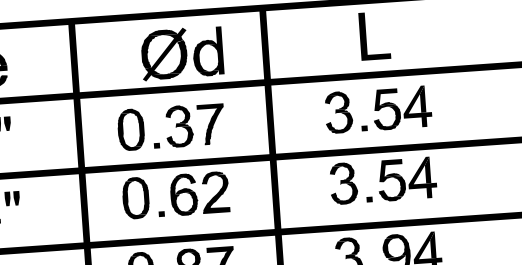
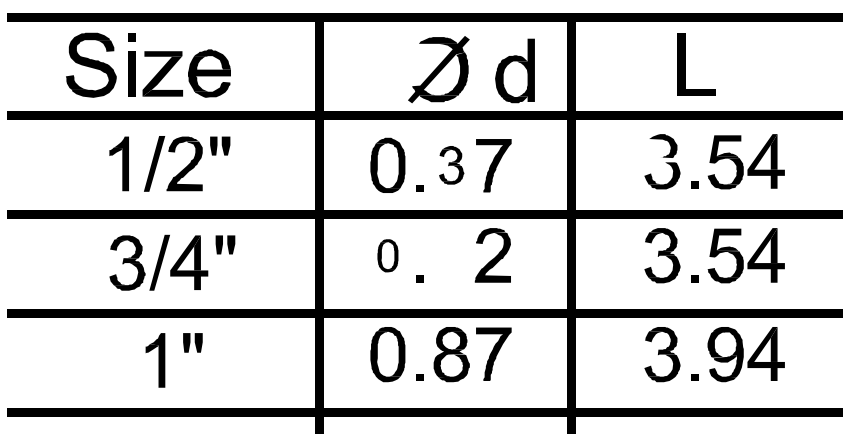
part: (366, 36) -> (685, 64), moved
fill: (151, 51) -> (422, 64), removed
part: (207, 51) -> (514, 70), moved
fill: (331, 99) -> (653, 144), removed
fill: (341, 110) -> (666, 159), removed
part: (179, 125) -> (451, 164), size x0.7
part: (184, 194) -> (451, 255), removed
part: (135, 198) -> (387, 255), size x0.6

